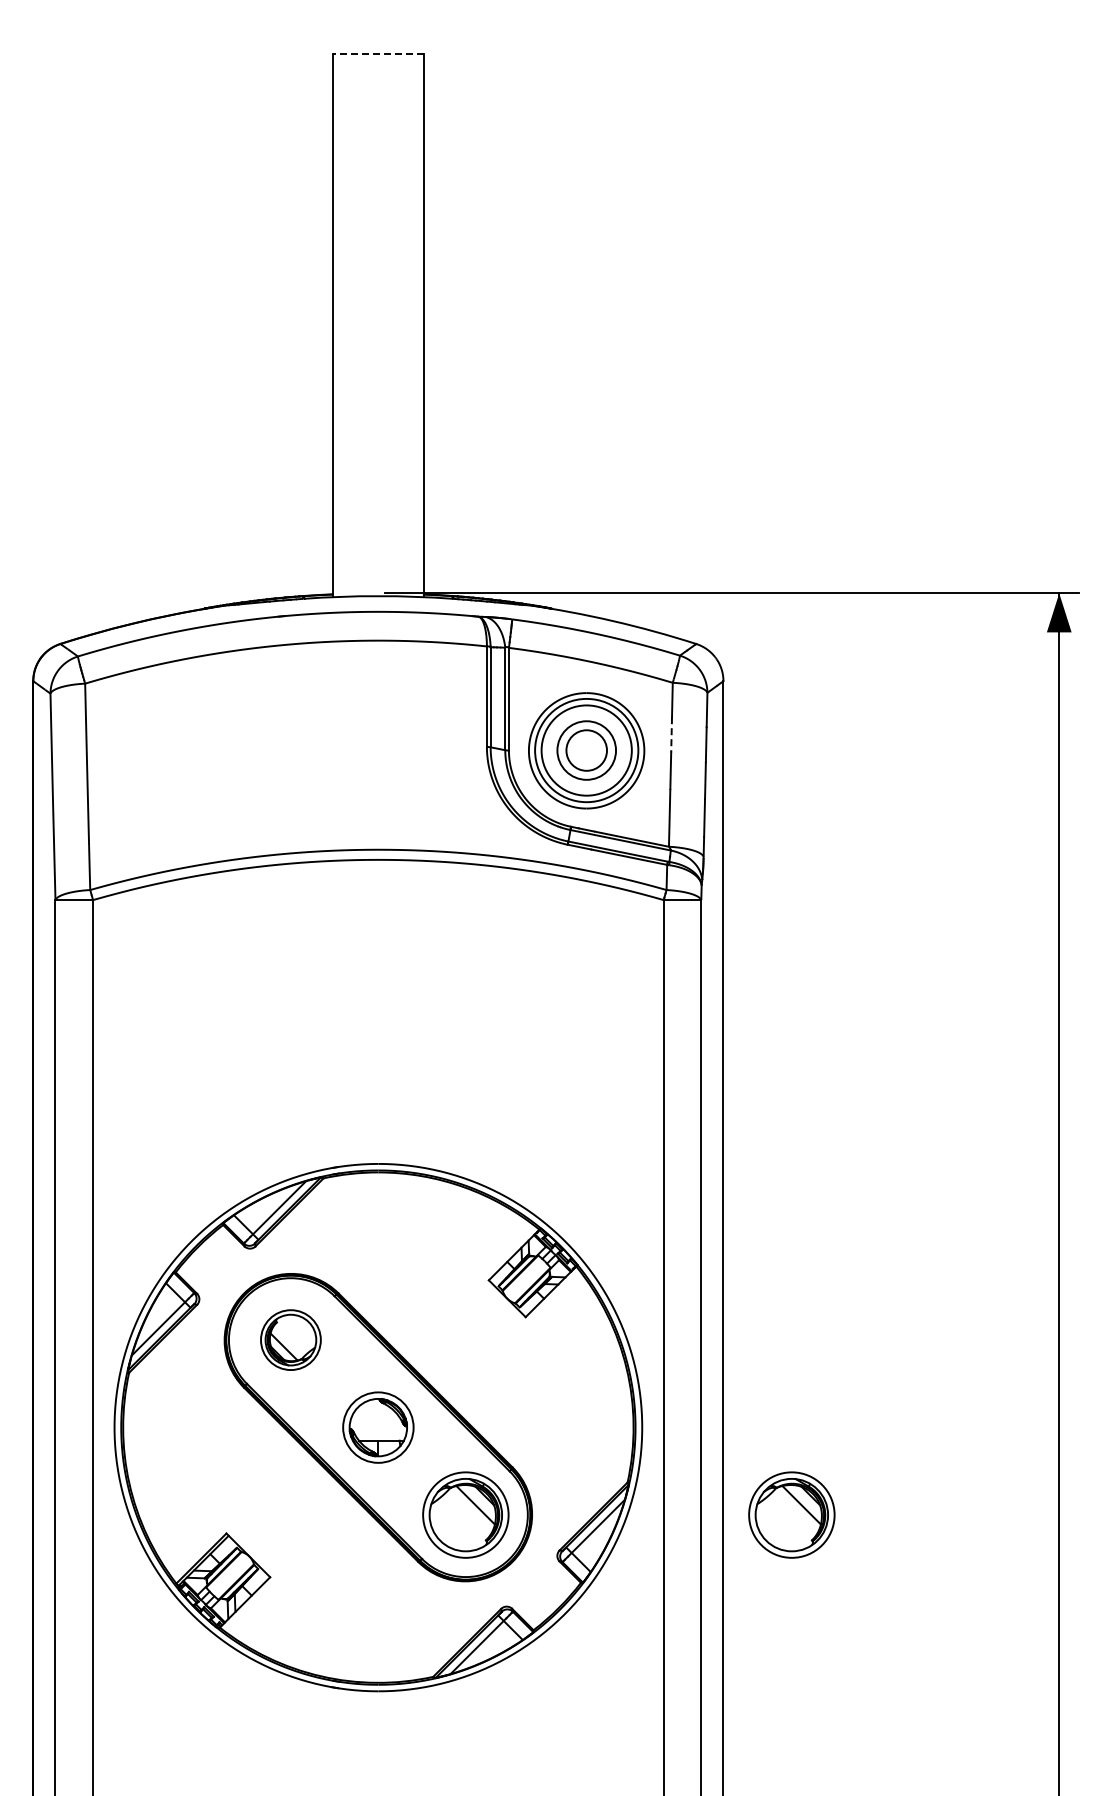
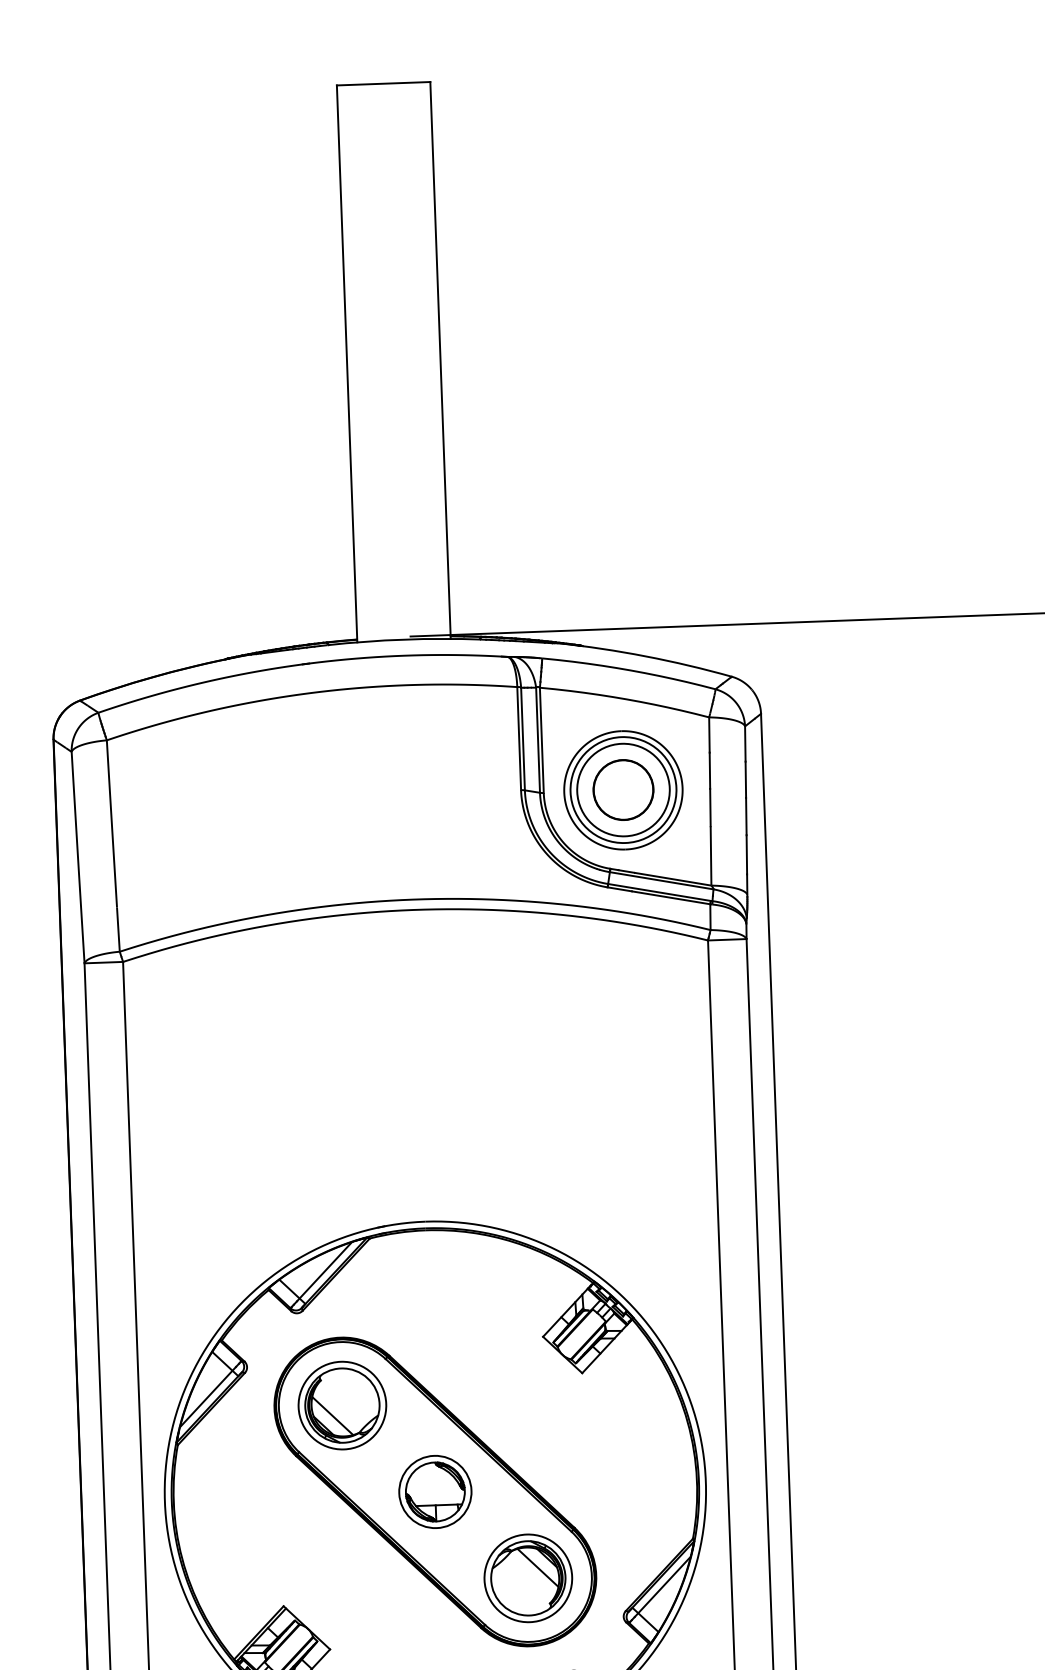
line: (378, 53) -> (383, 83), dashed -> solid
line: (671, 734) -> (709, 770), dashed -> solid
circle: (586, 750) -> (623, 790), size x1.43
part: (290, 1339) -> (341, 1404), size x1.43
part: (791, 1514) -> (862, 1565), removed

